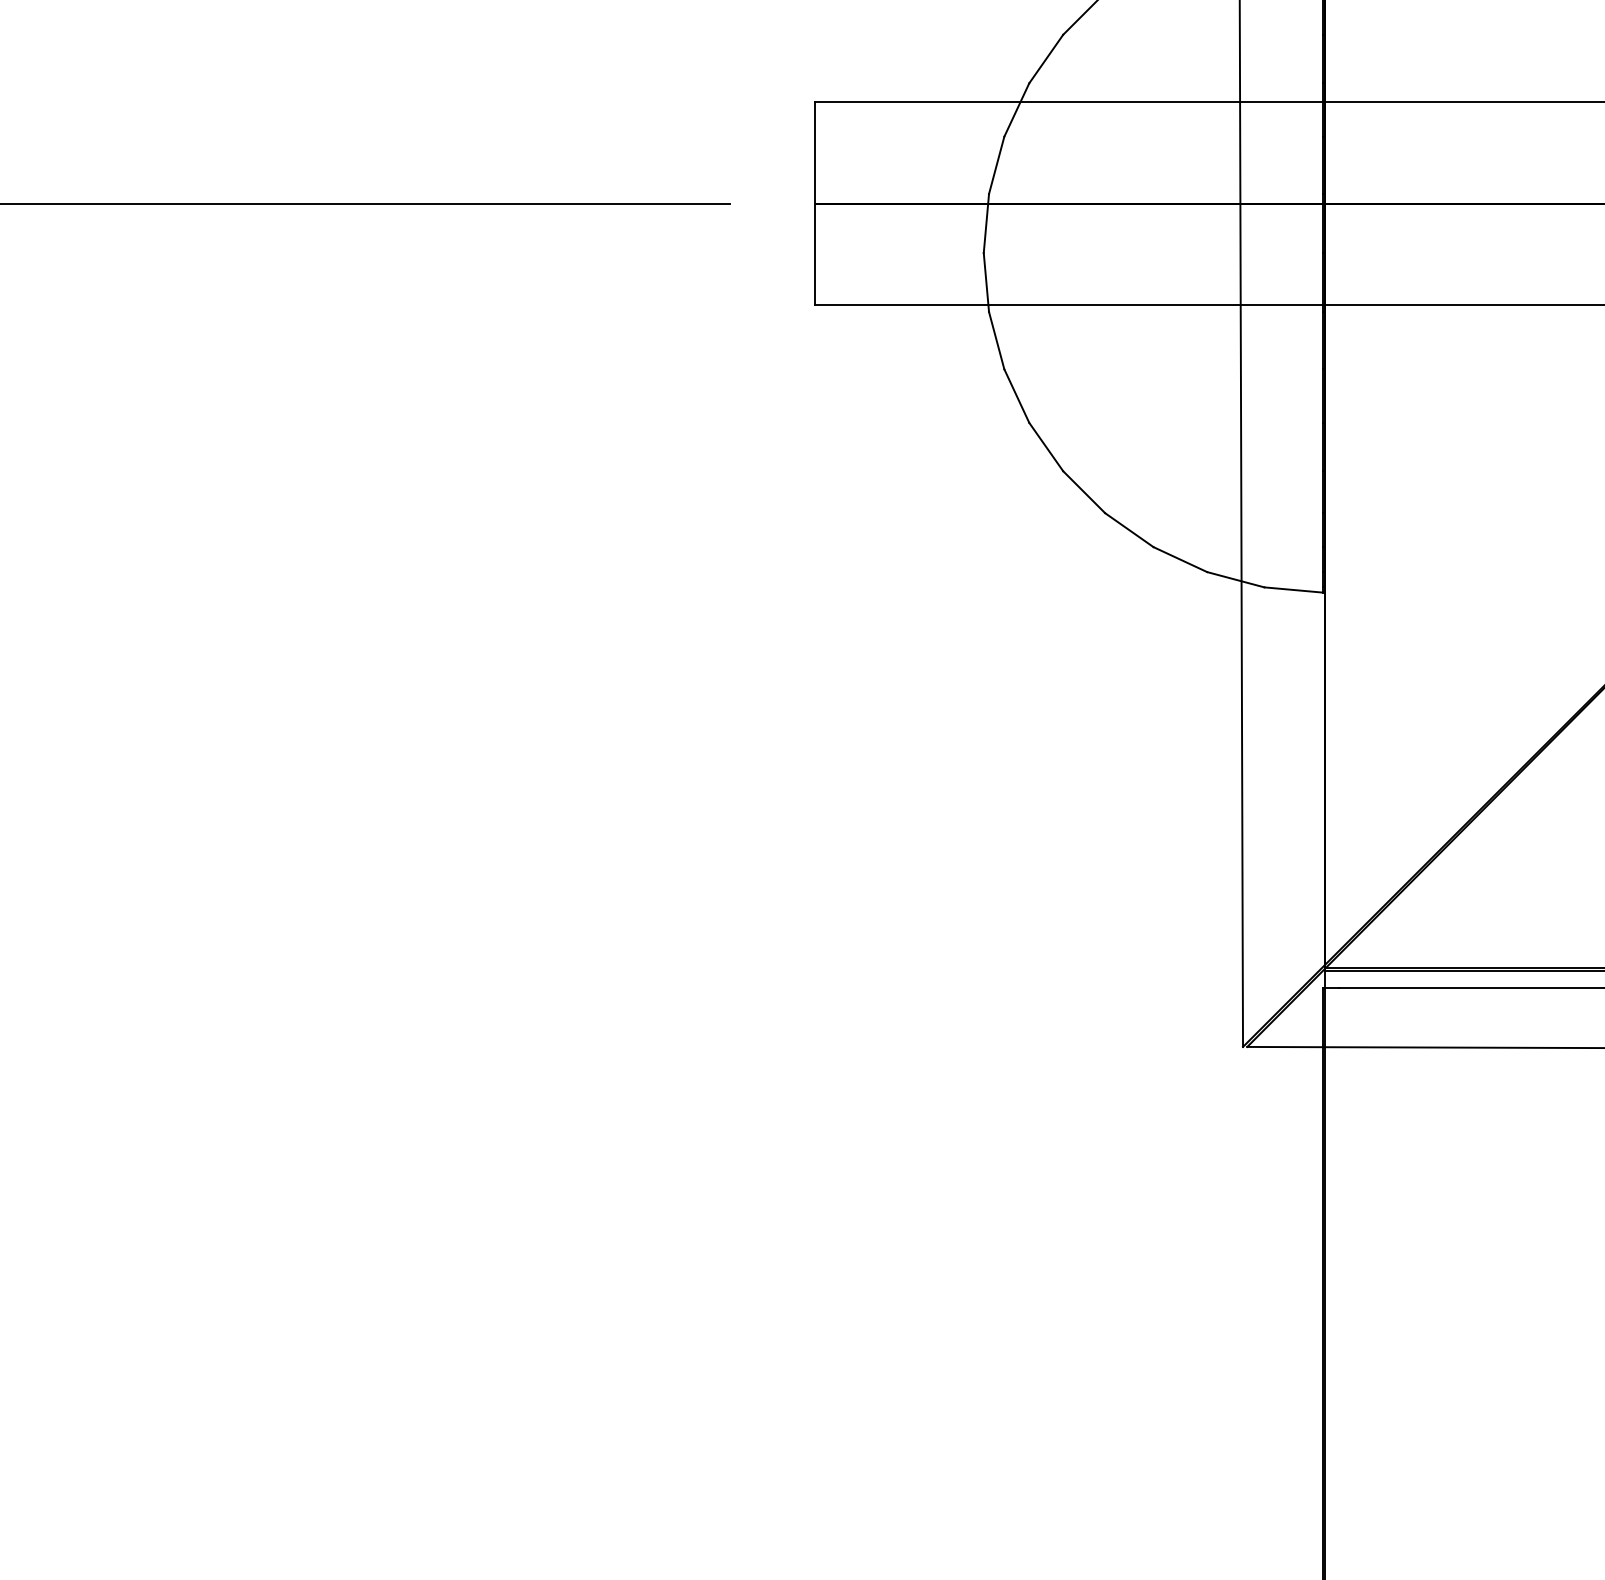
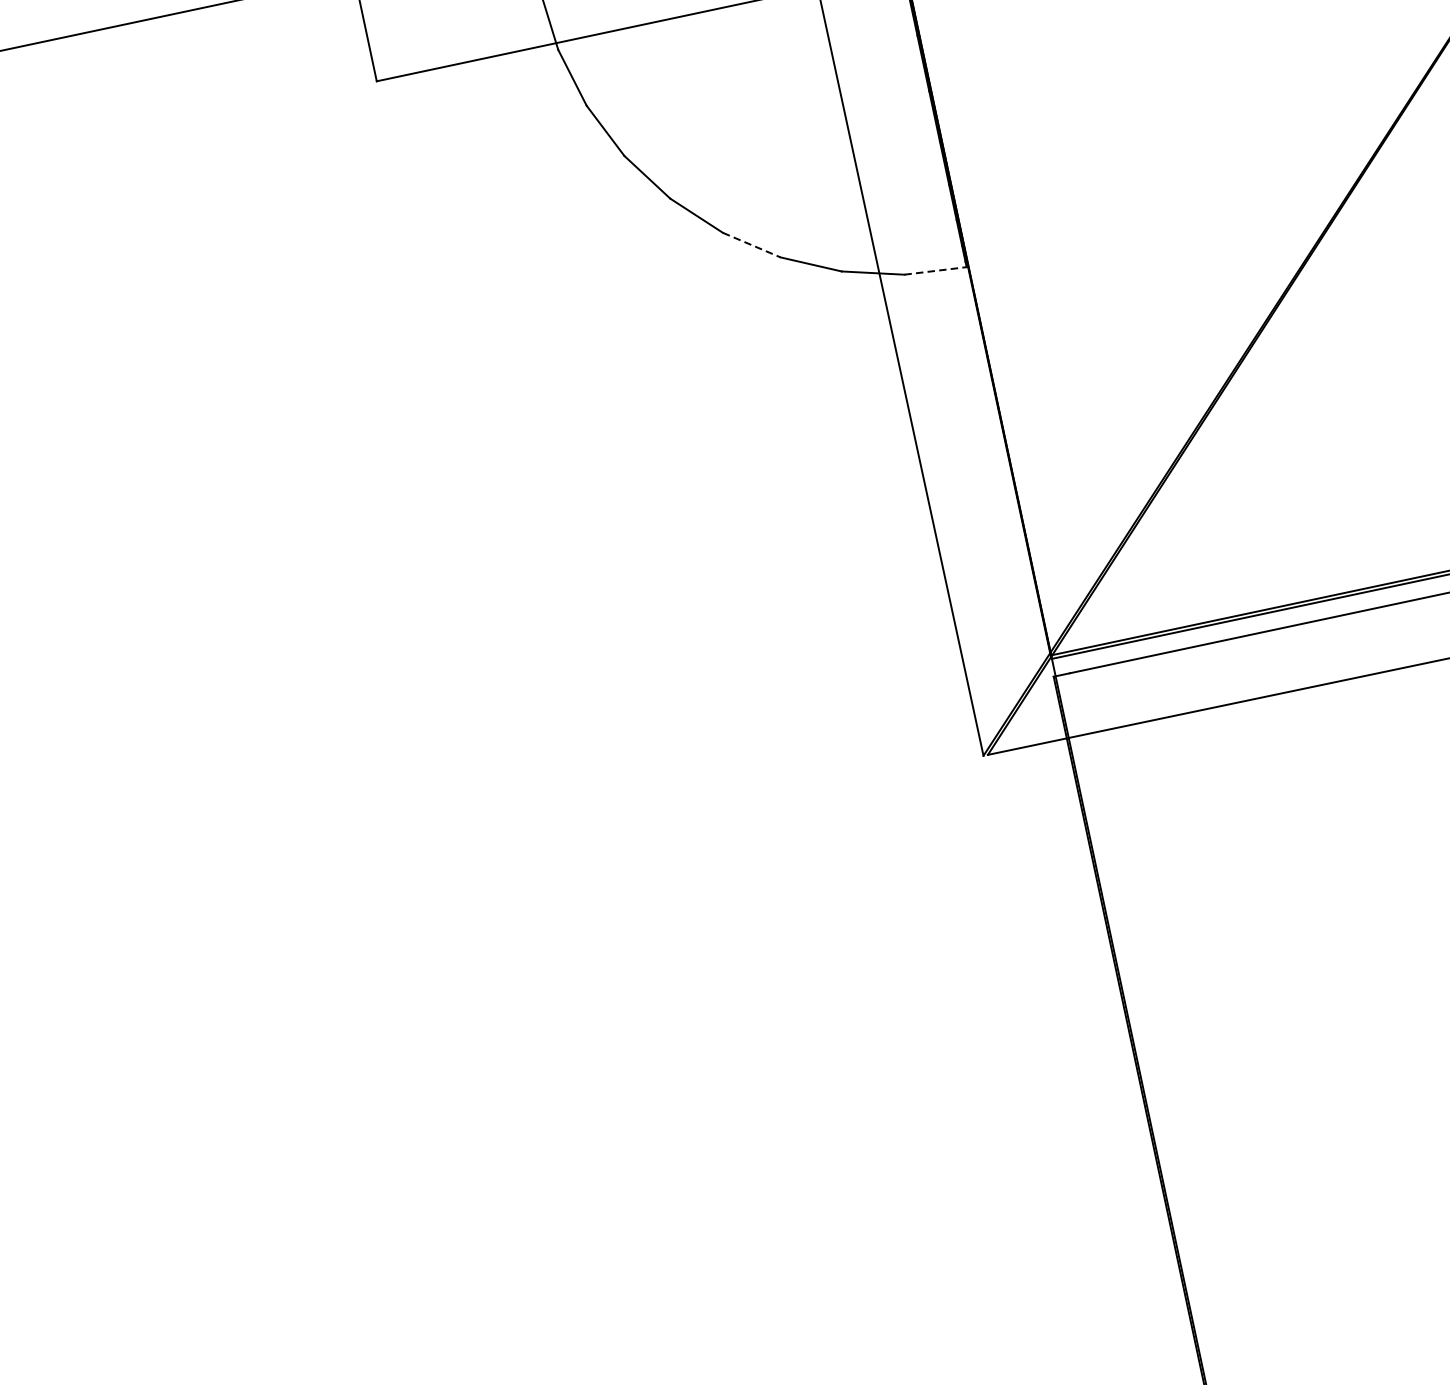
line: (1129, 530) -> (752, 245), solid -> dashed
line: (1293, 590) -> (935, 271), solid -> dashed

